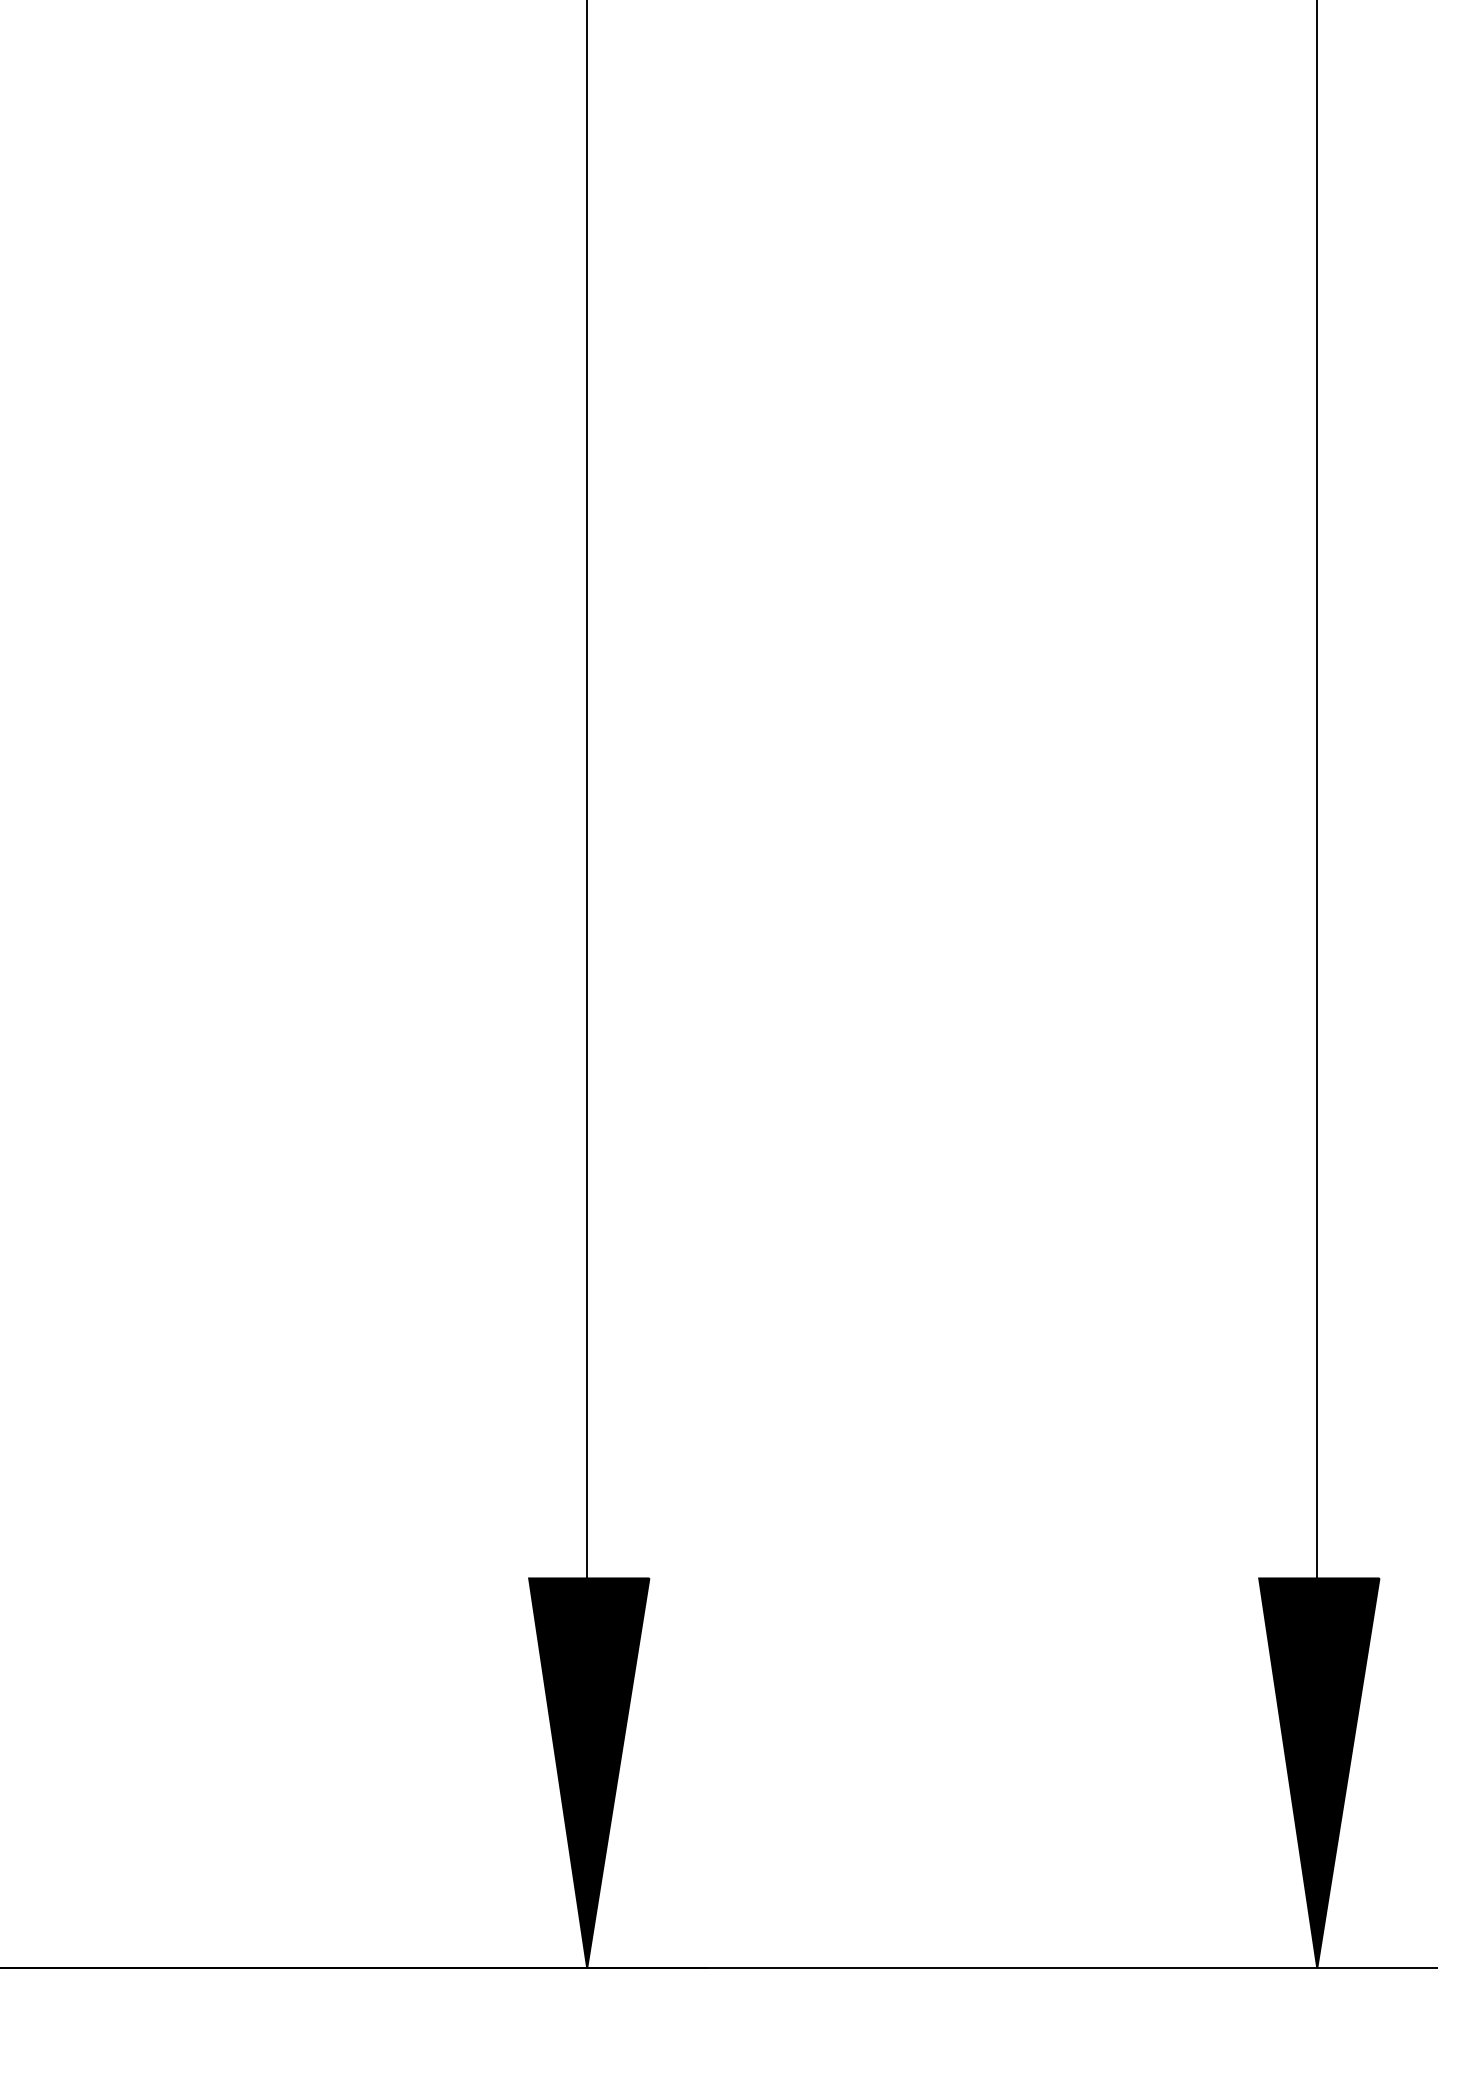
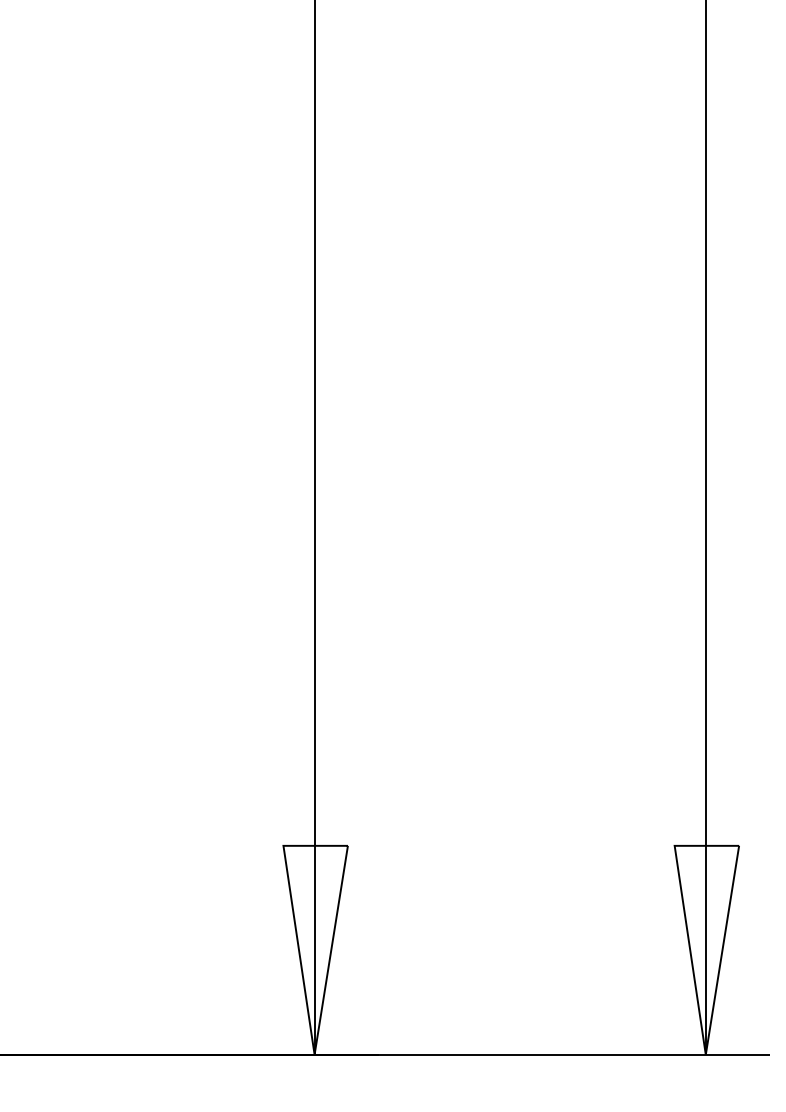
fill: (588, 1771) -> (315, 949), removed
fill: (1318, 1771) -> (706, 949), removed

